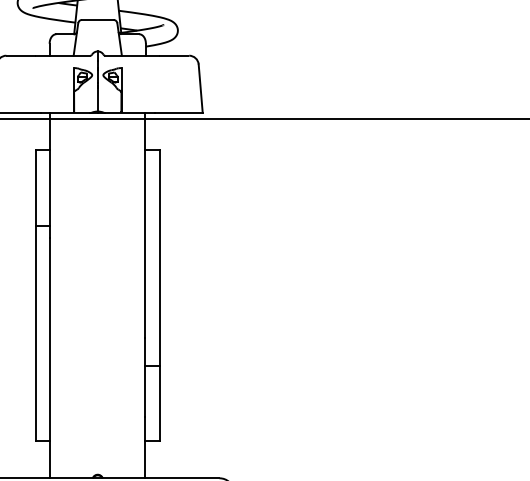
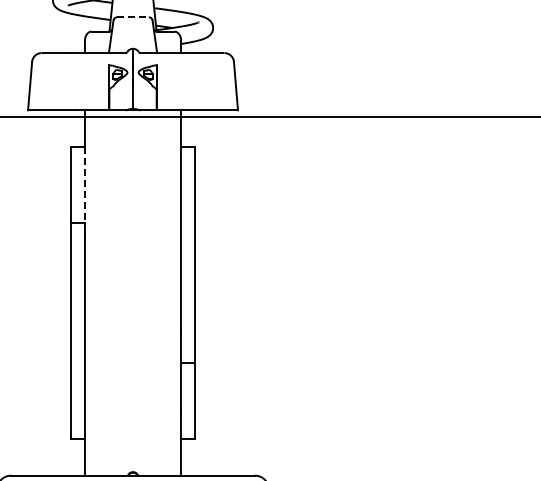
line: (98, 20) -> (133, 17), solid -> dashed
line: (50, 188) -> (85, 185), solid -> dashed

